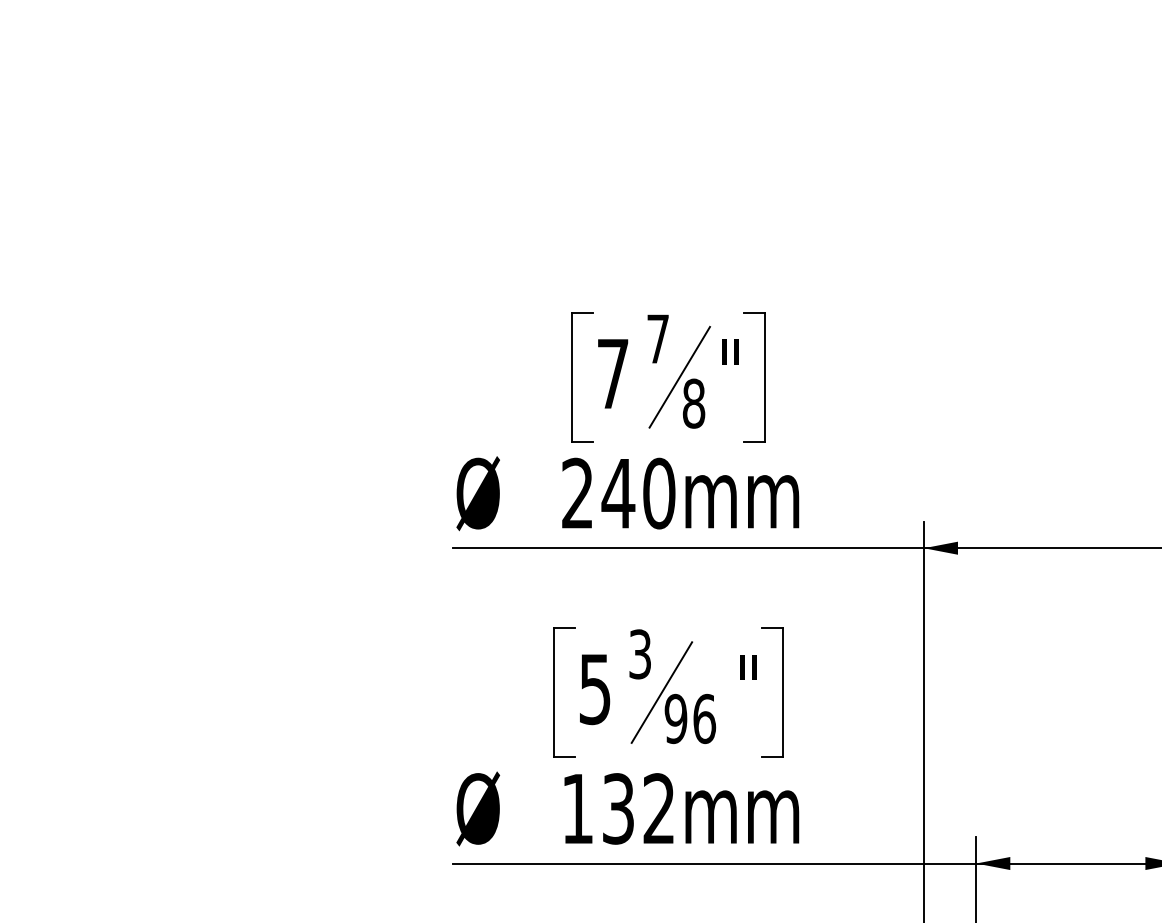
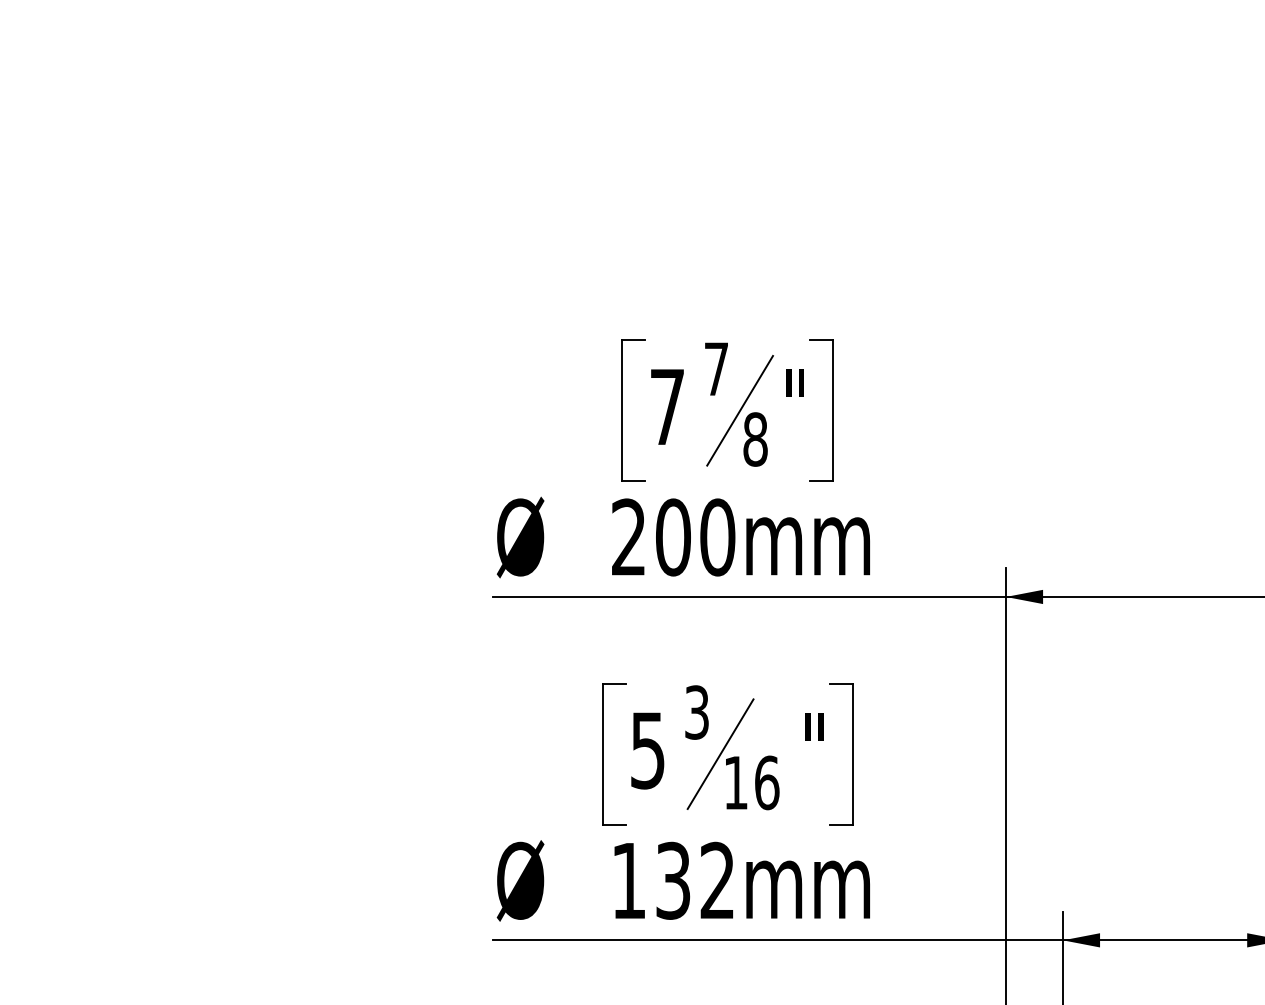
text: (617, 493) -> (672, 537), 240mm -> 200mm
text: (675, 718) -> (735, 782), 96 -> 16

